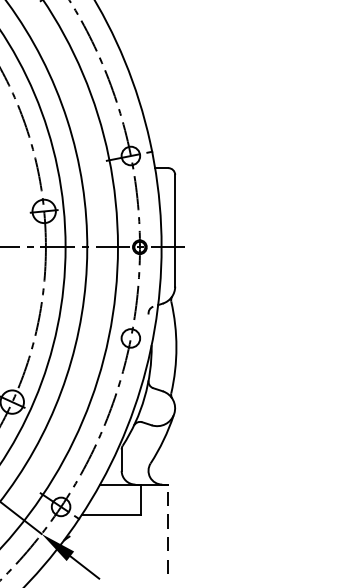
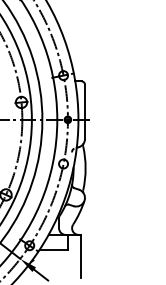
line: (167, 529) -> (81, 256), dashed -> solid

